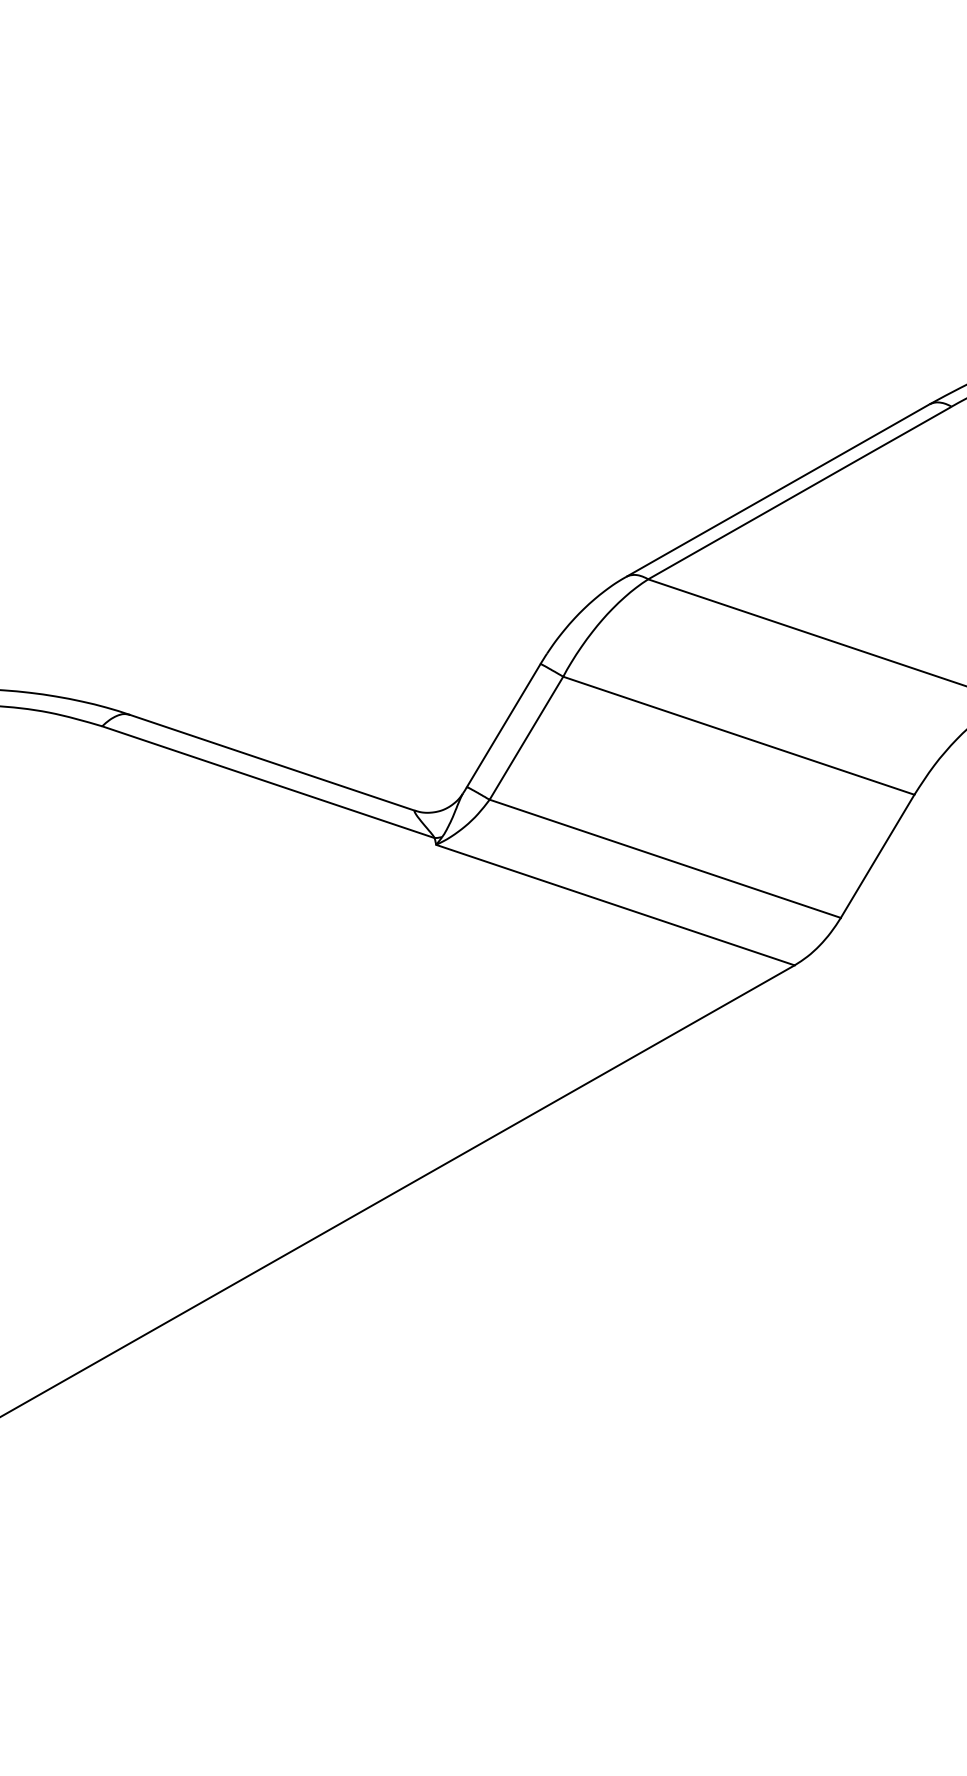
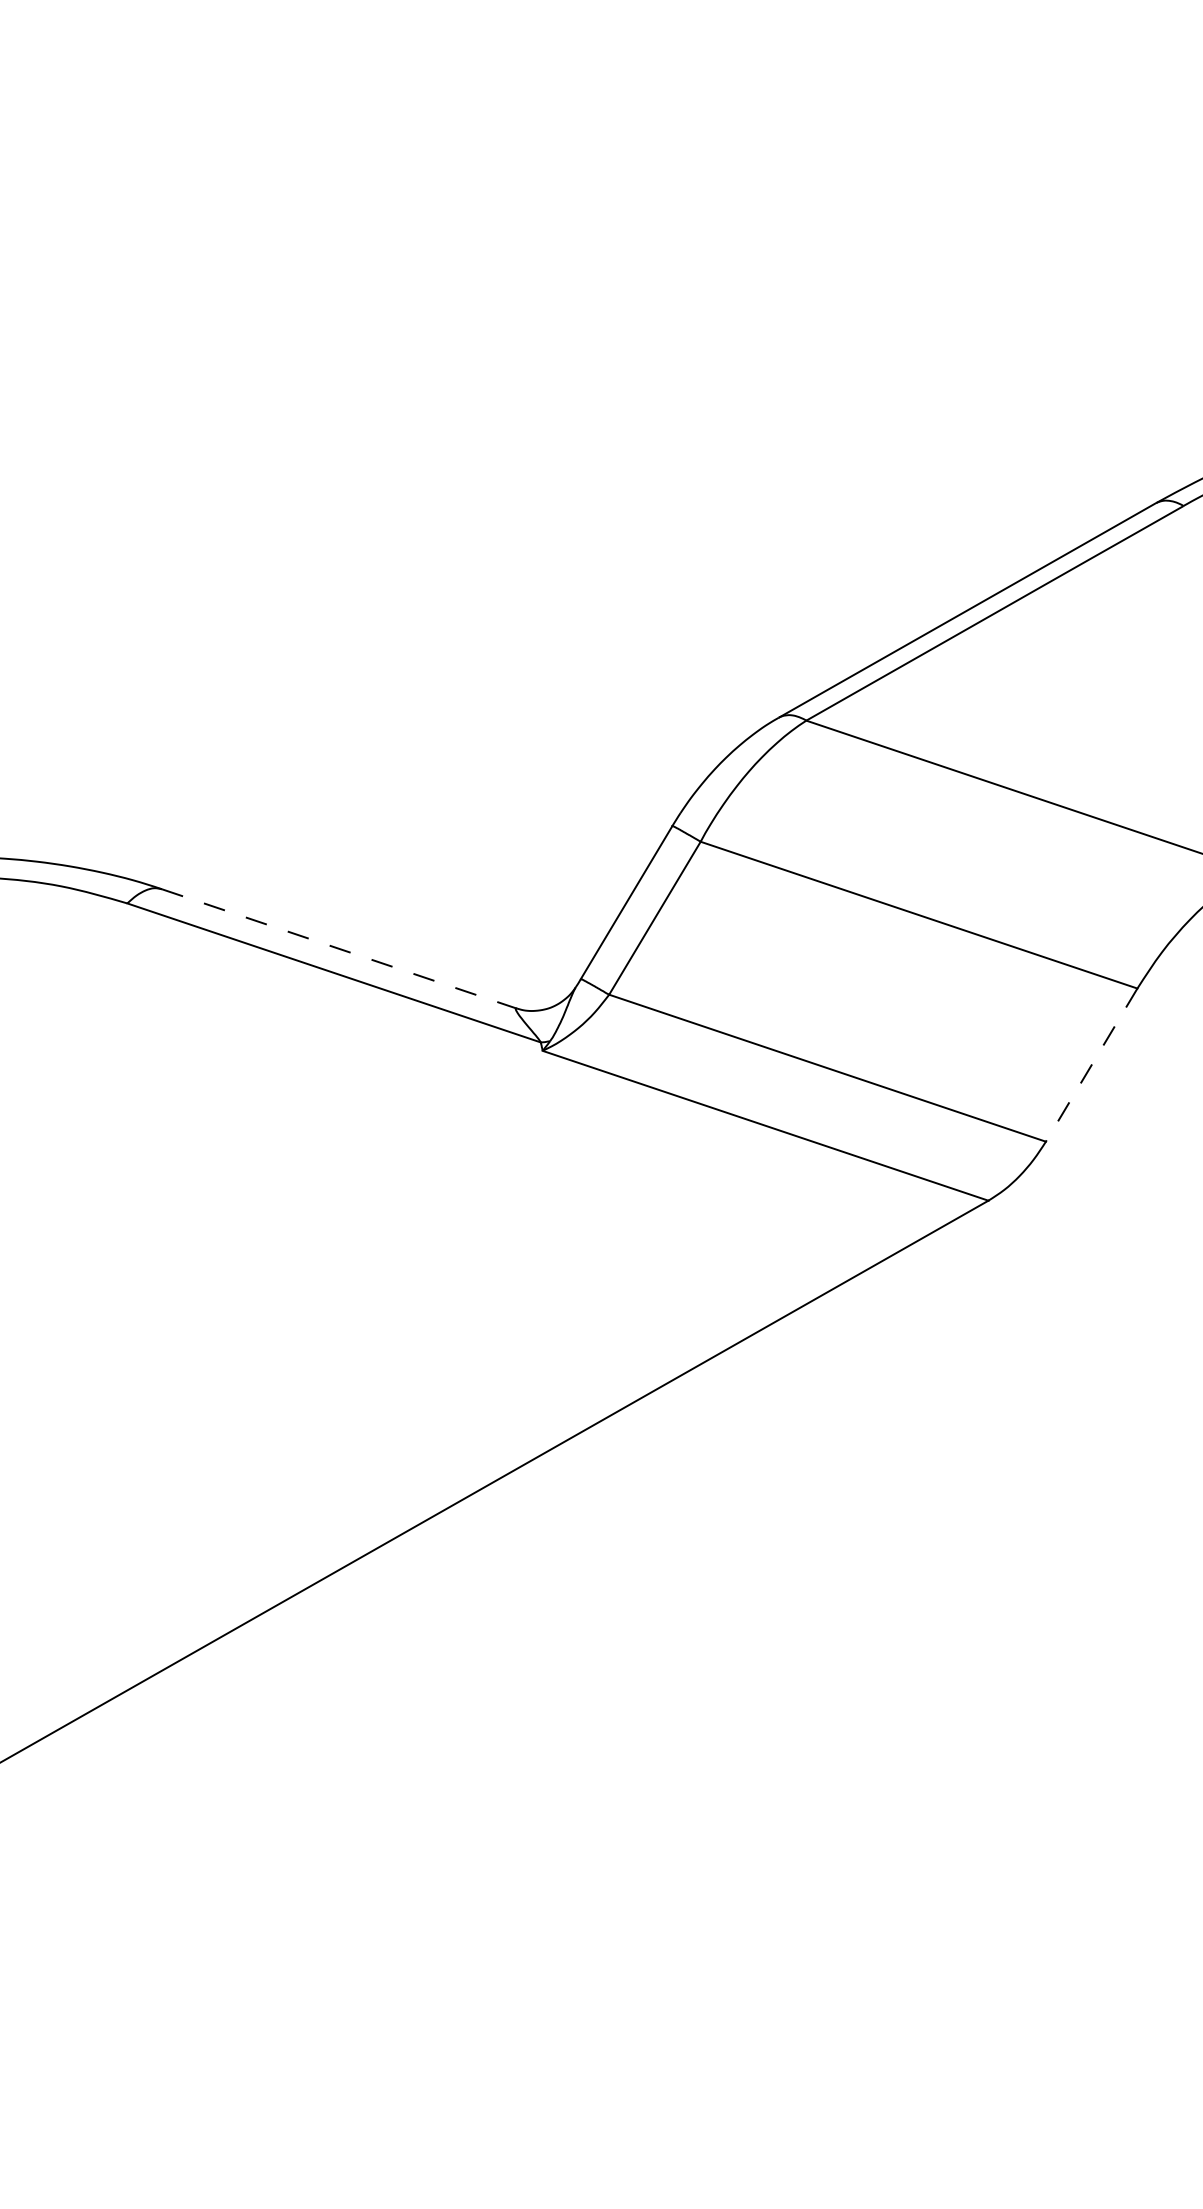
line: (273, 763) -> (340, 949), solid -> dashed
line: (877, 856) -> (1091, 1065), solid -> dashed

